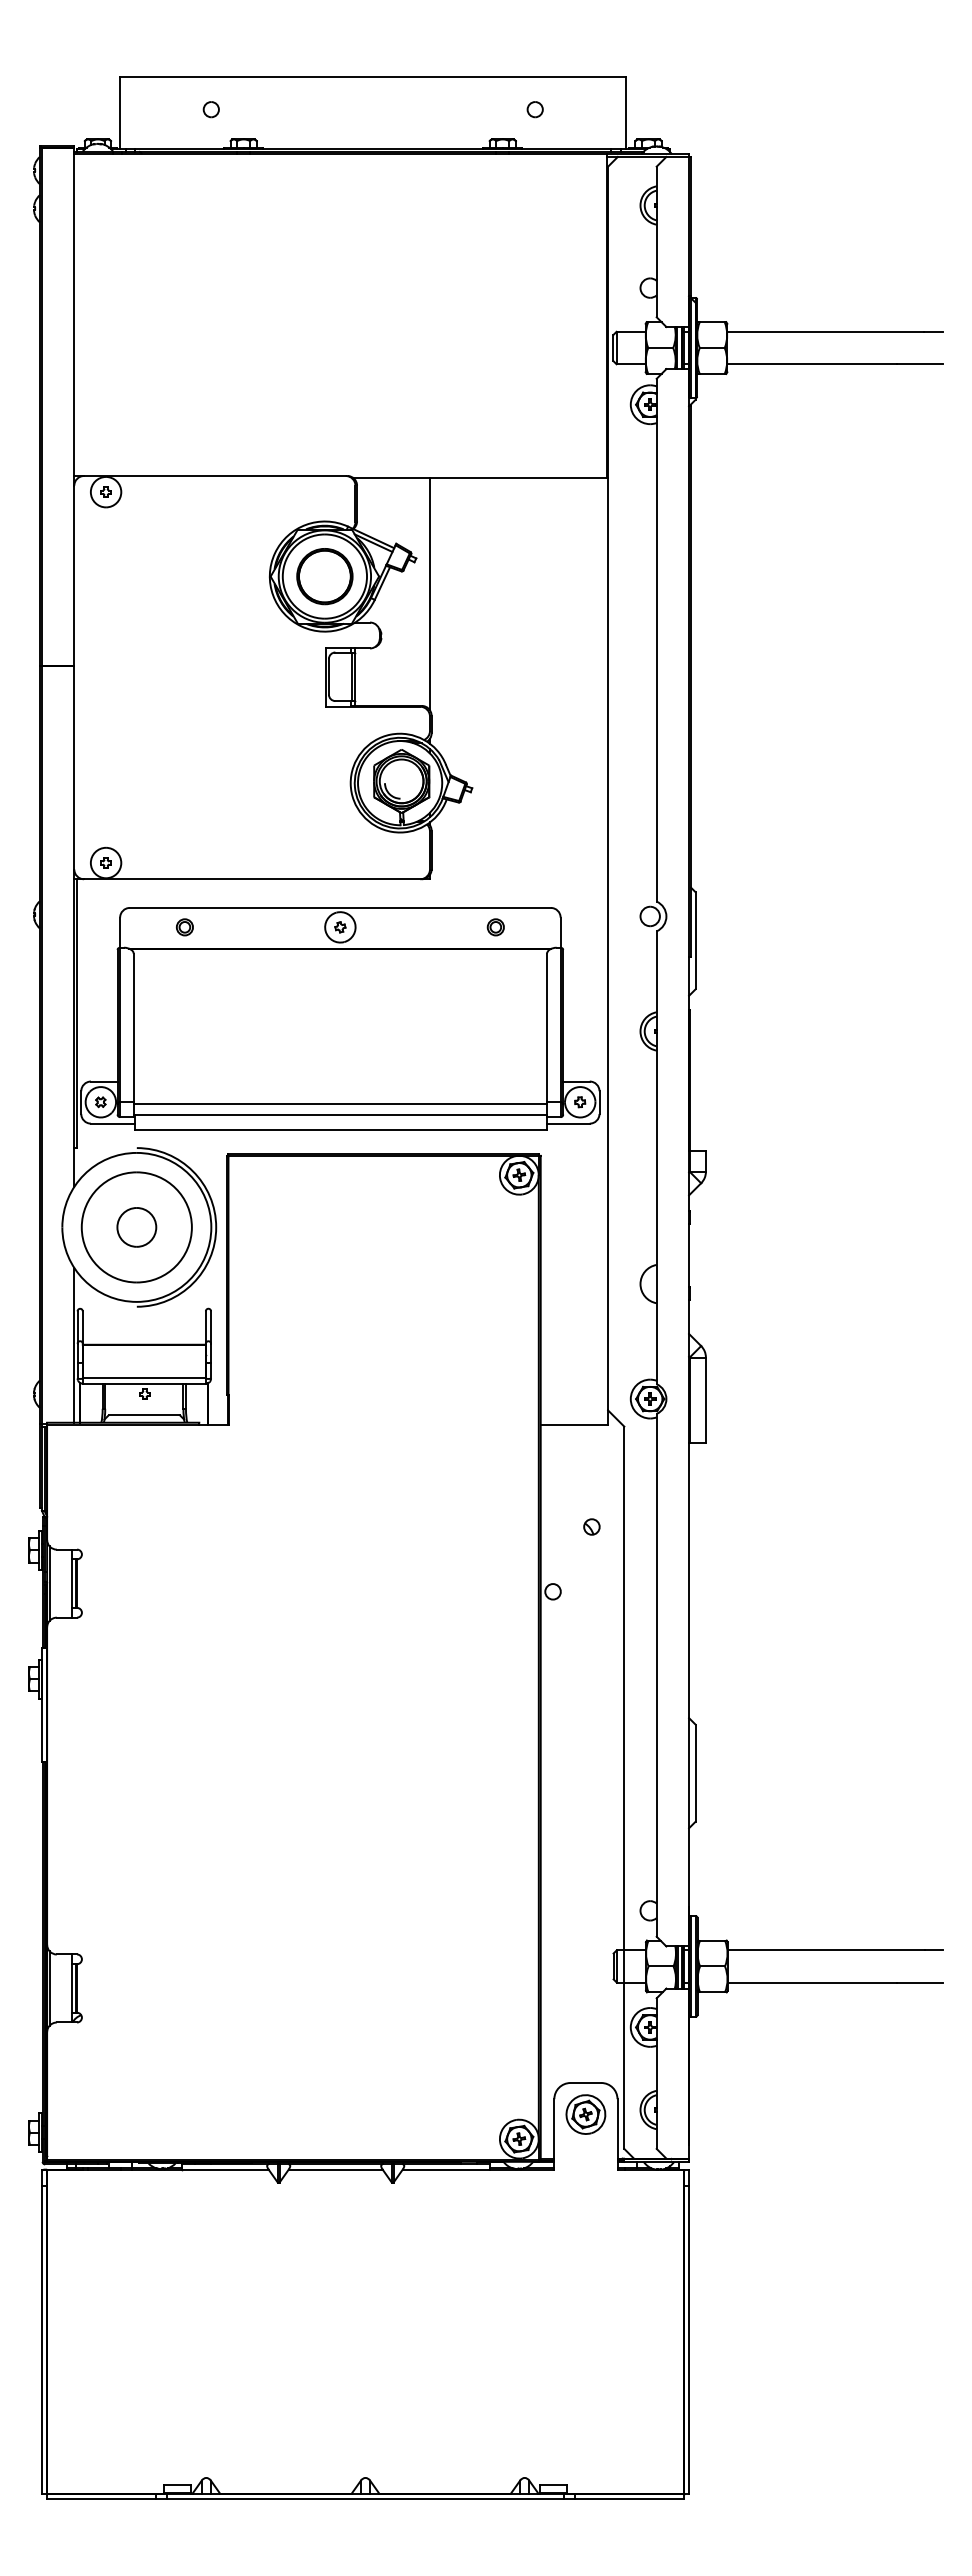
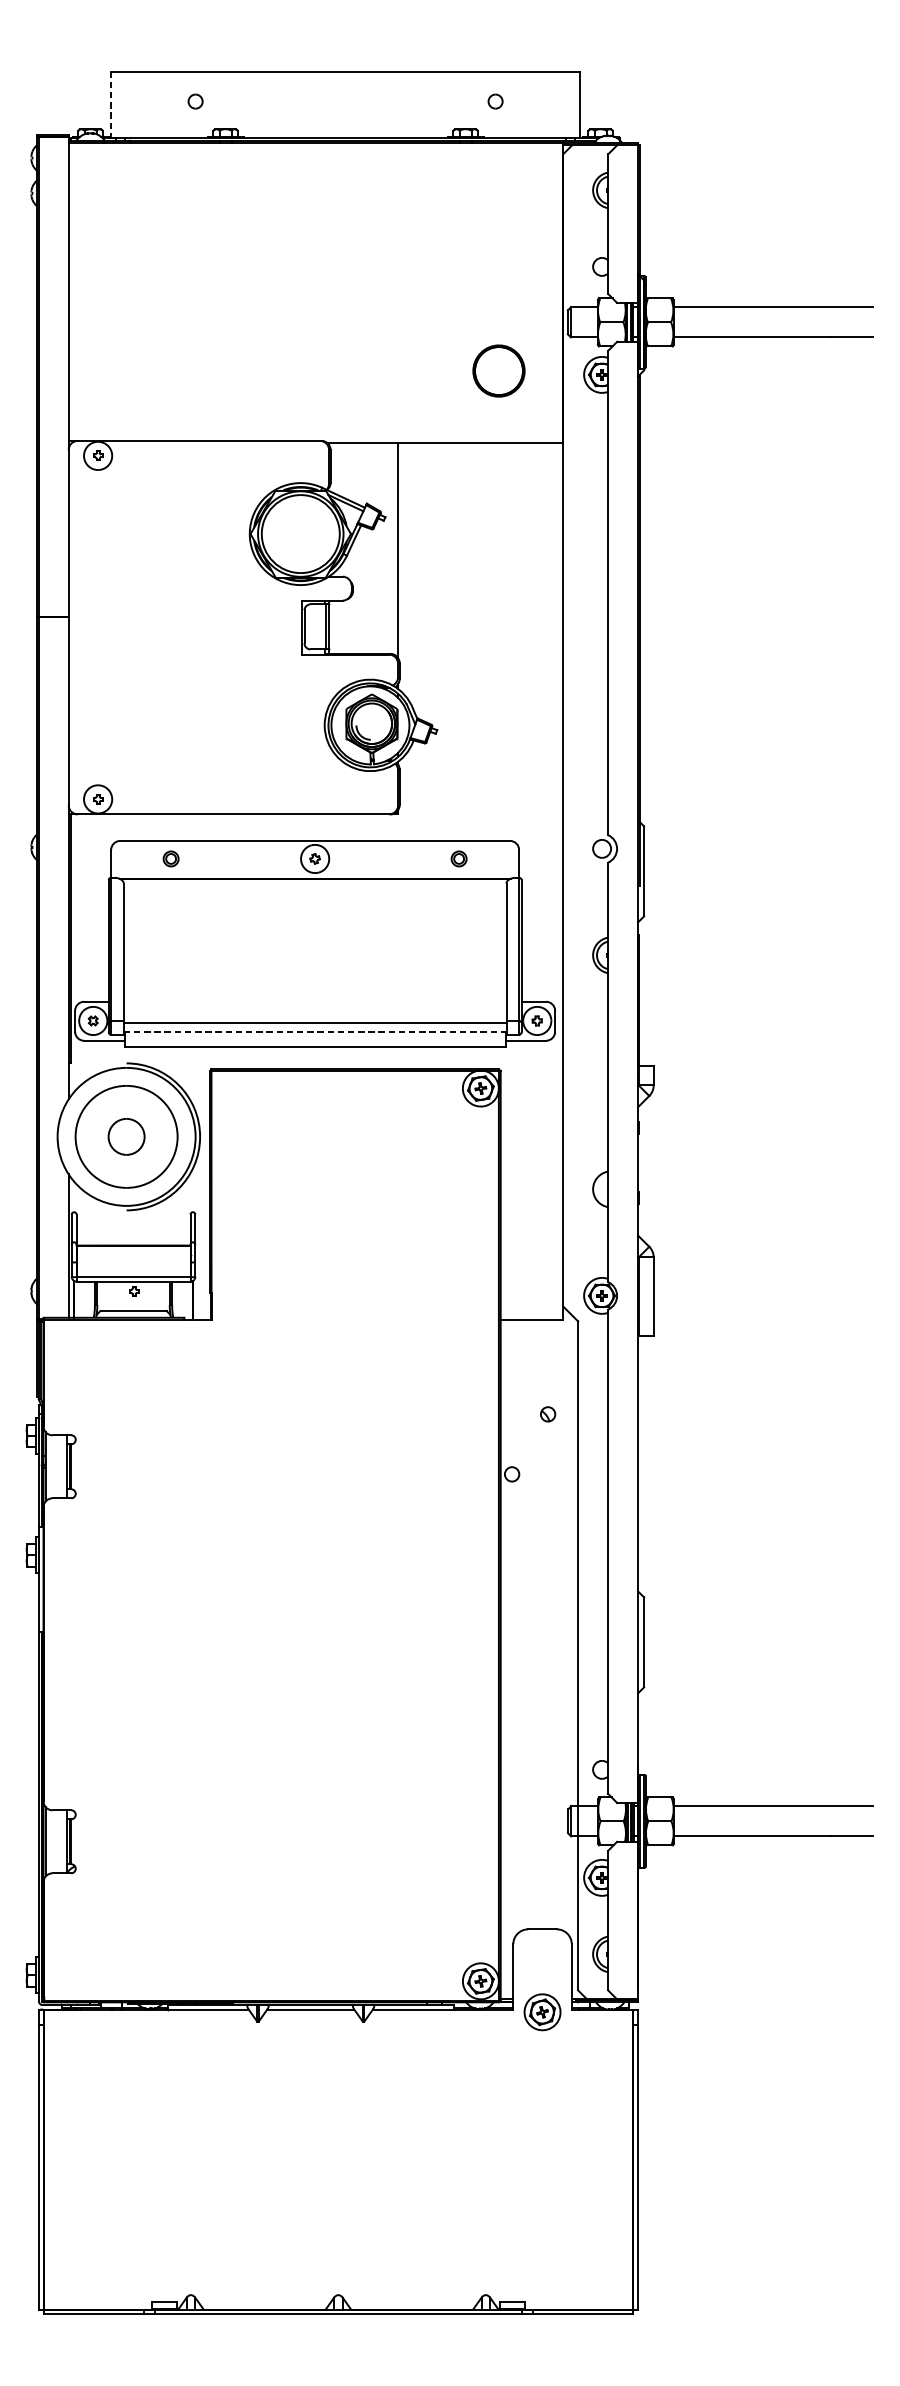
line: (120, 113) -> (111, 105), solid -> dashed
part: (324, 576) -> (498, 370), moved
line: (340, 1114) -> (315, 1032), solid -> dashed
part: (585, 2114) -> (542, 2012), moved

